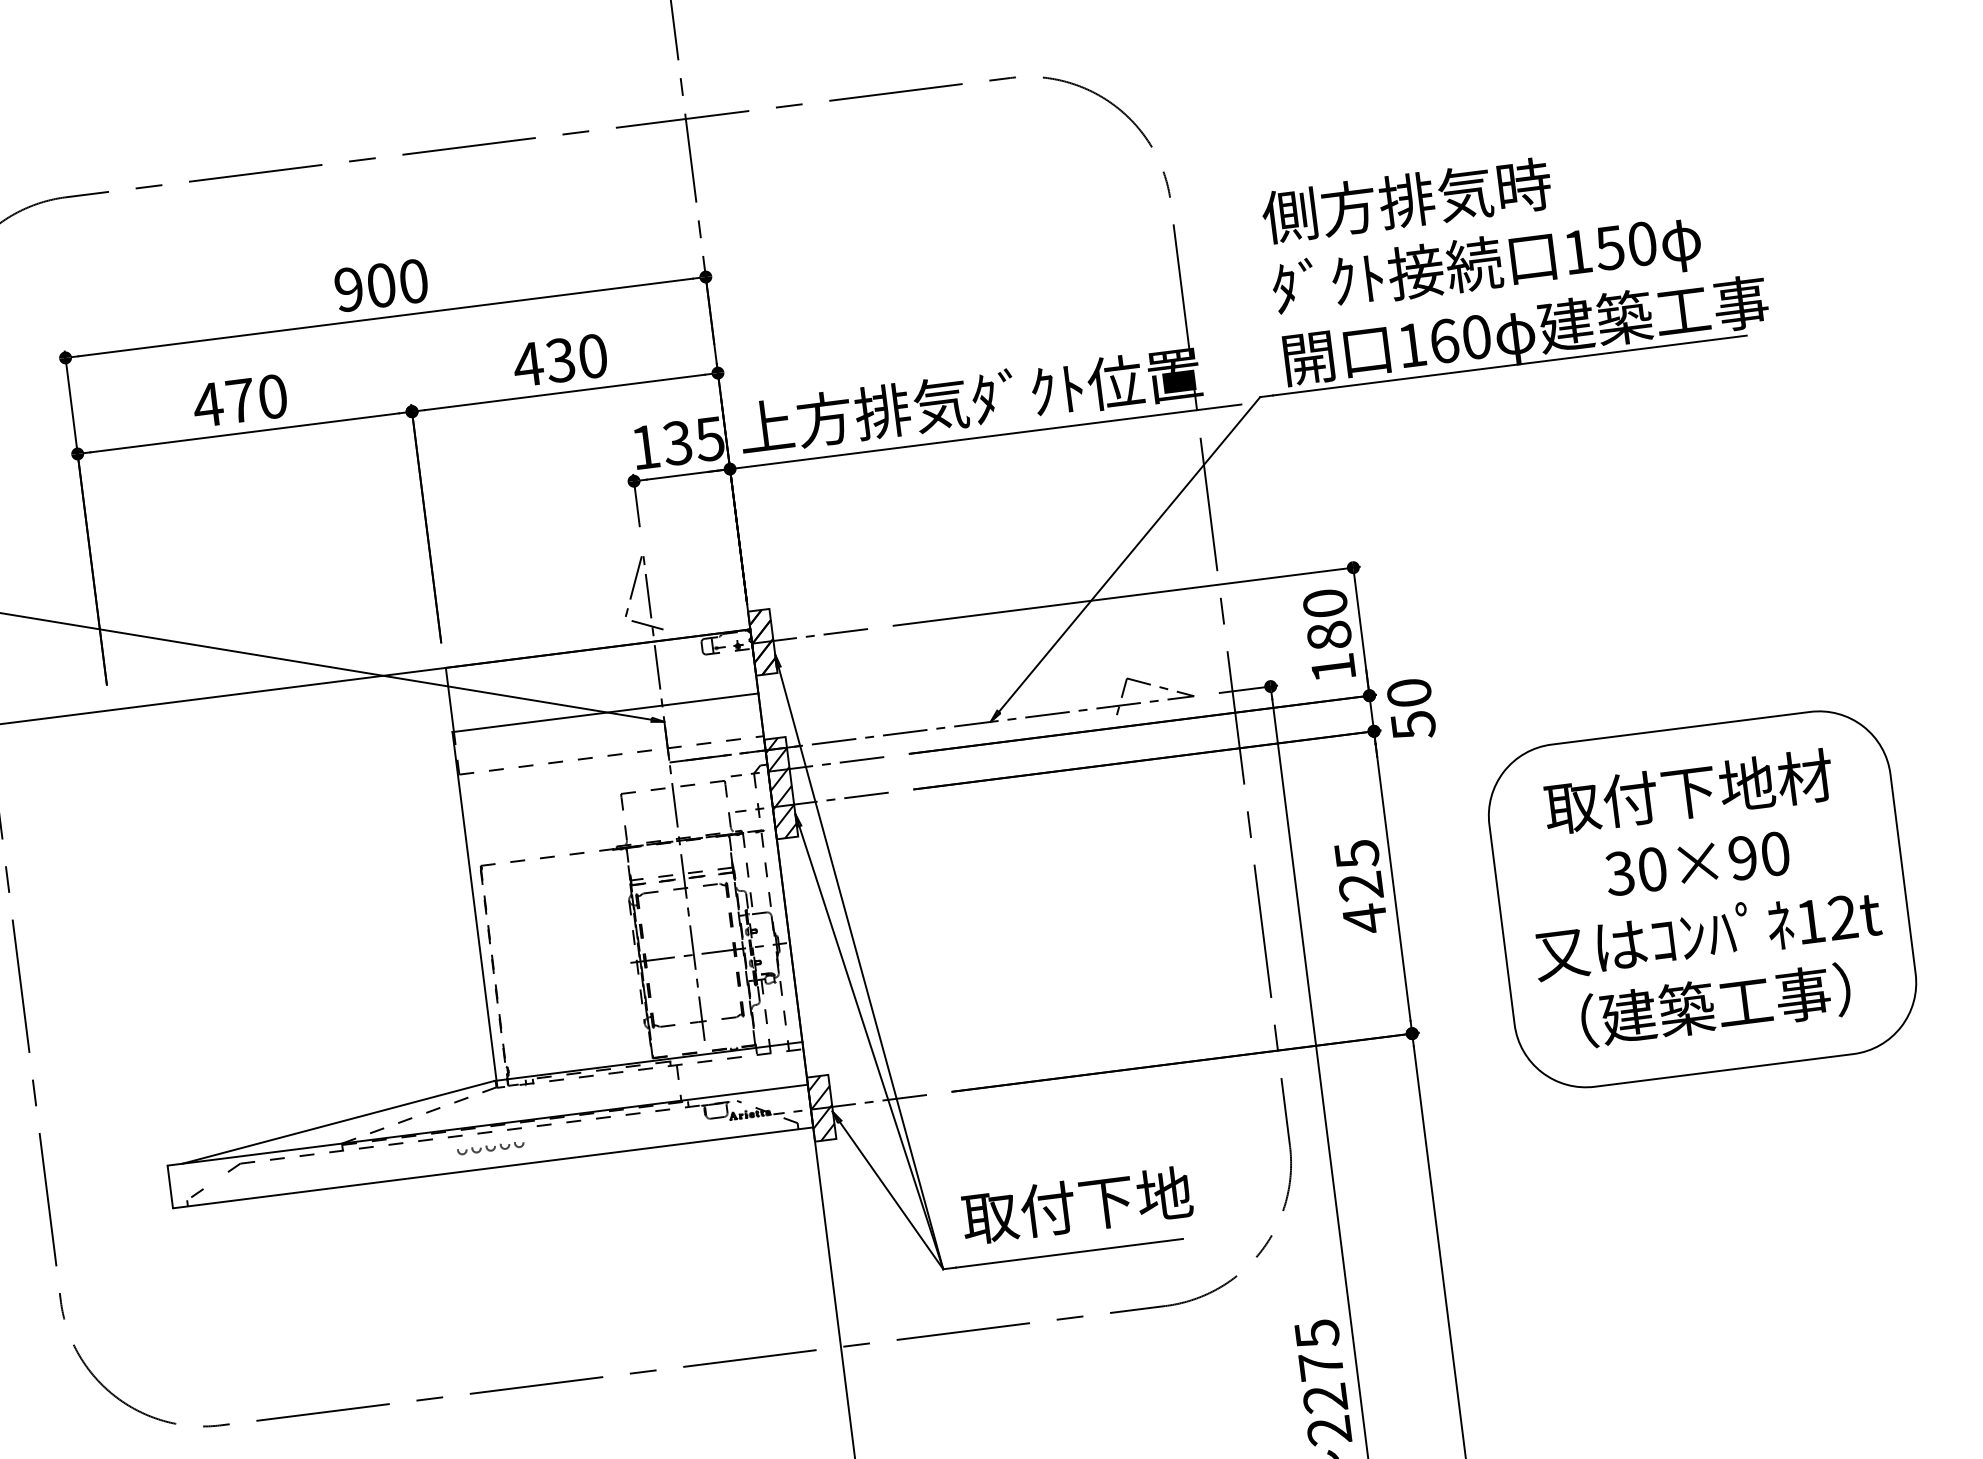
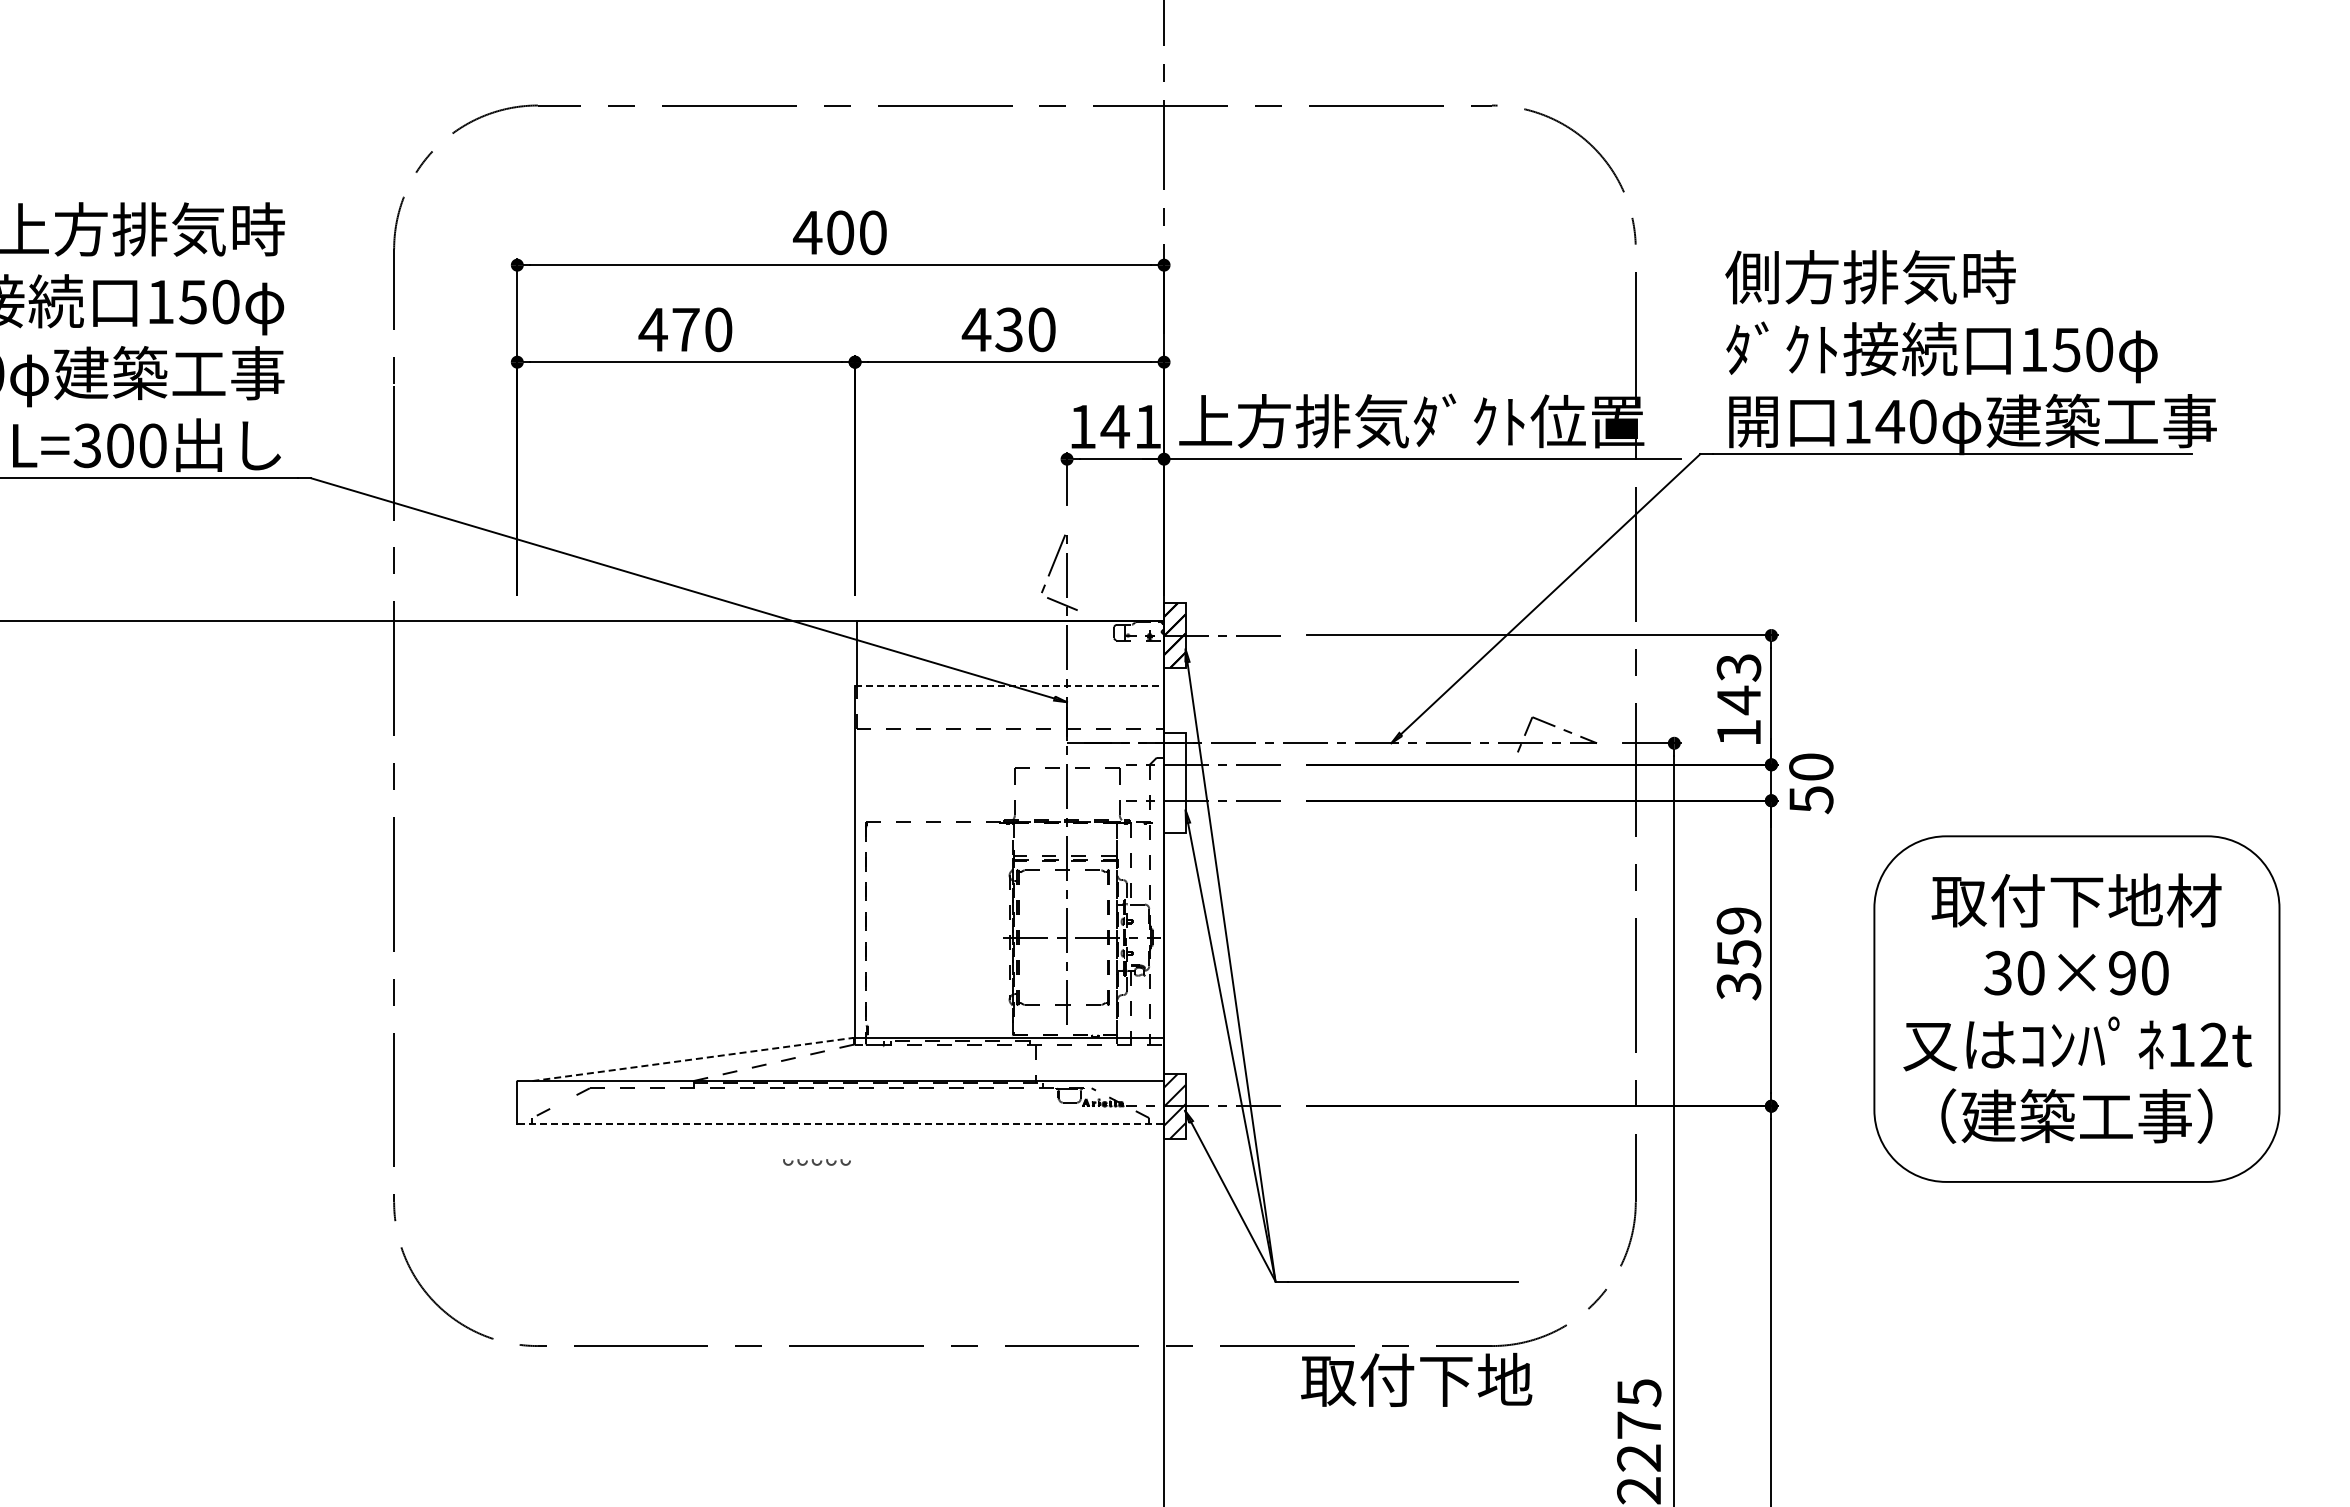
text: (348, 289) -> (807, 232), 900 -> 400
text: (1444, 340) -> (1890, 421), 160 -> 140
text: (692, 440) -> (1130, 426), 135 -> 141
text: (1326, 620) -> (1738, 684), 180 -> 143
line: (605, 712) -> (1009, 685), solid -> dashed
hatch: (780, 787) -> (1174, 782), removed
text: (1360, 887) -> (1738, 954), 425 -> 359
line: (338, 1122) -> (692, 1059), solid -> dashed
part: (490, 1148) -> (816, 1162), moved
line: (492, 1168) -> (840, 1124), solid -> dashed
text: (1076, 1205) -> (1416, 1379), moved

